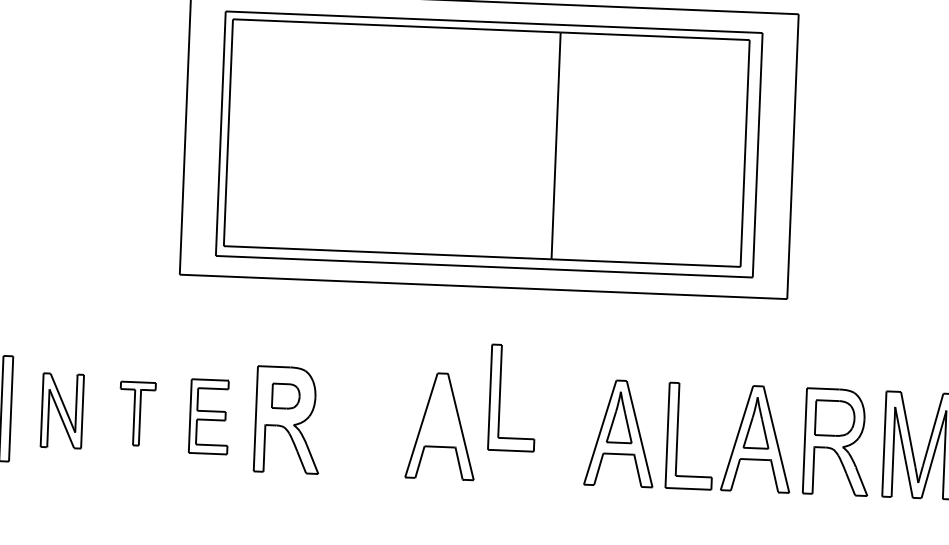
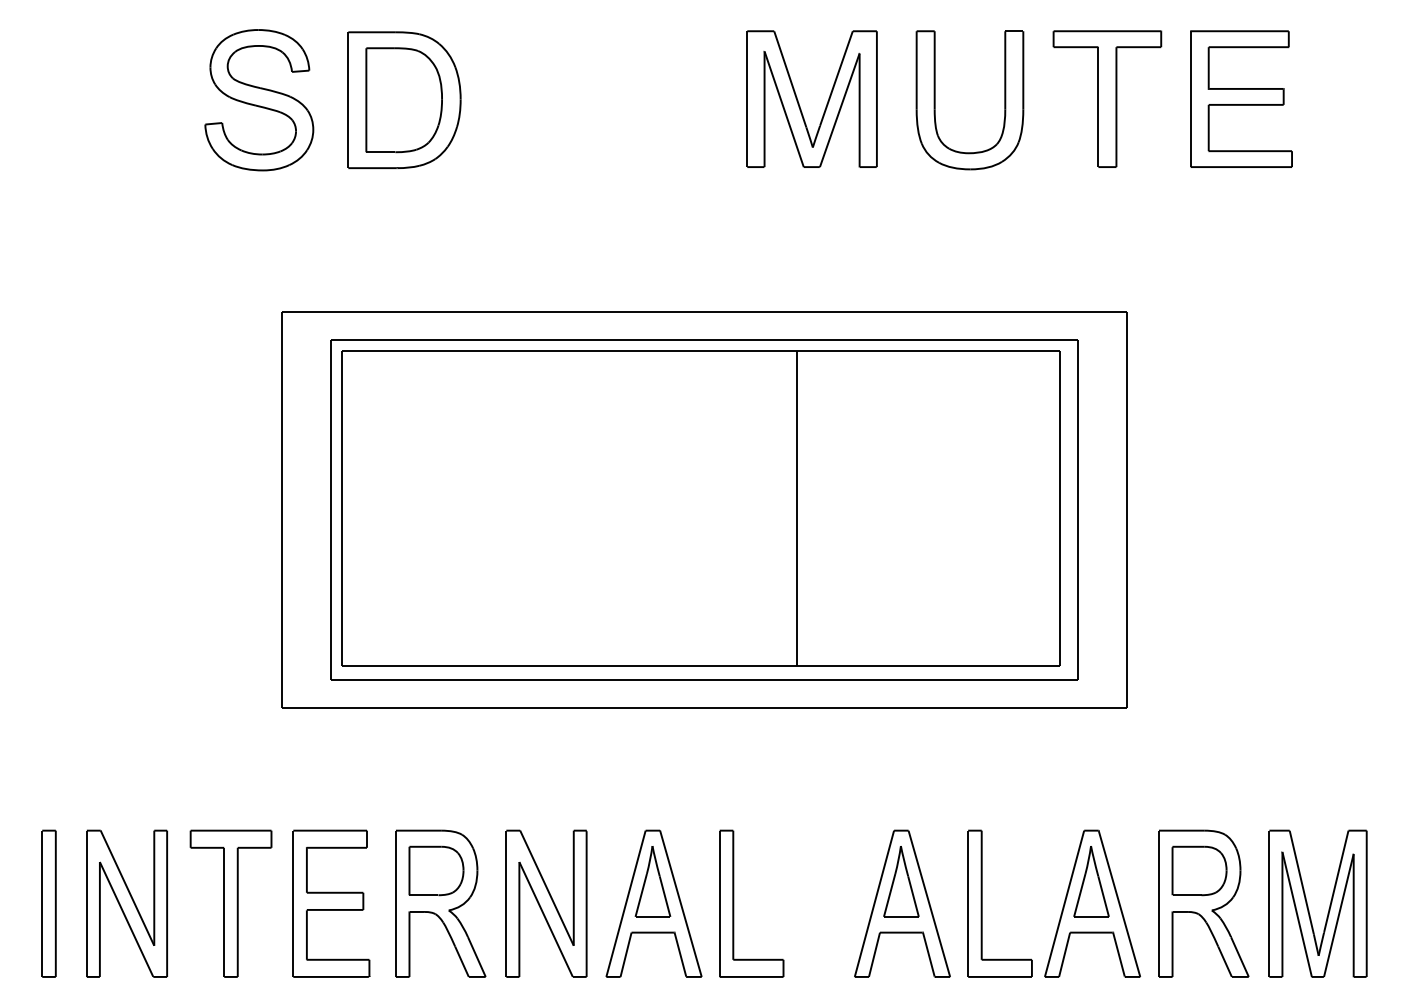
part: (286, 395) -> (436, 870), size x1.43
part: (500, 397) -> (734, 903), moved
part: (62, 410) -> (126, 903), size x1.43
part: (441, 410) -> (652, 881), added
part: (136, 413) -> (230, 903), size x1.67
part: (209, 416) -> (331, 903), size x1.43
part: (364, 422) -> (546, 903), added

